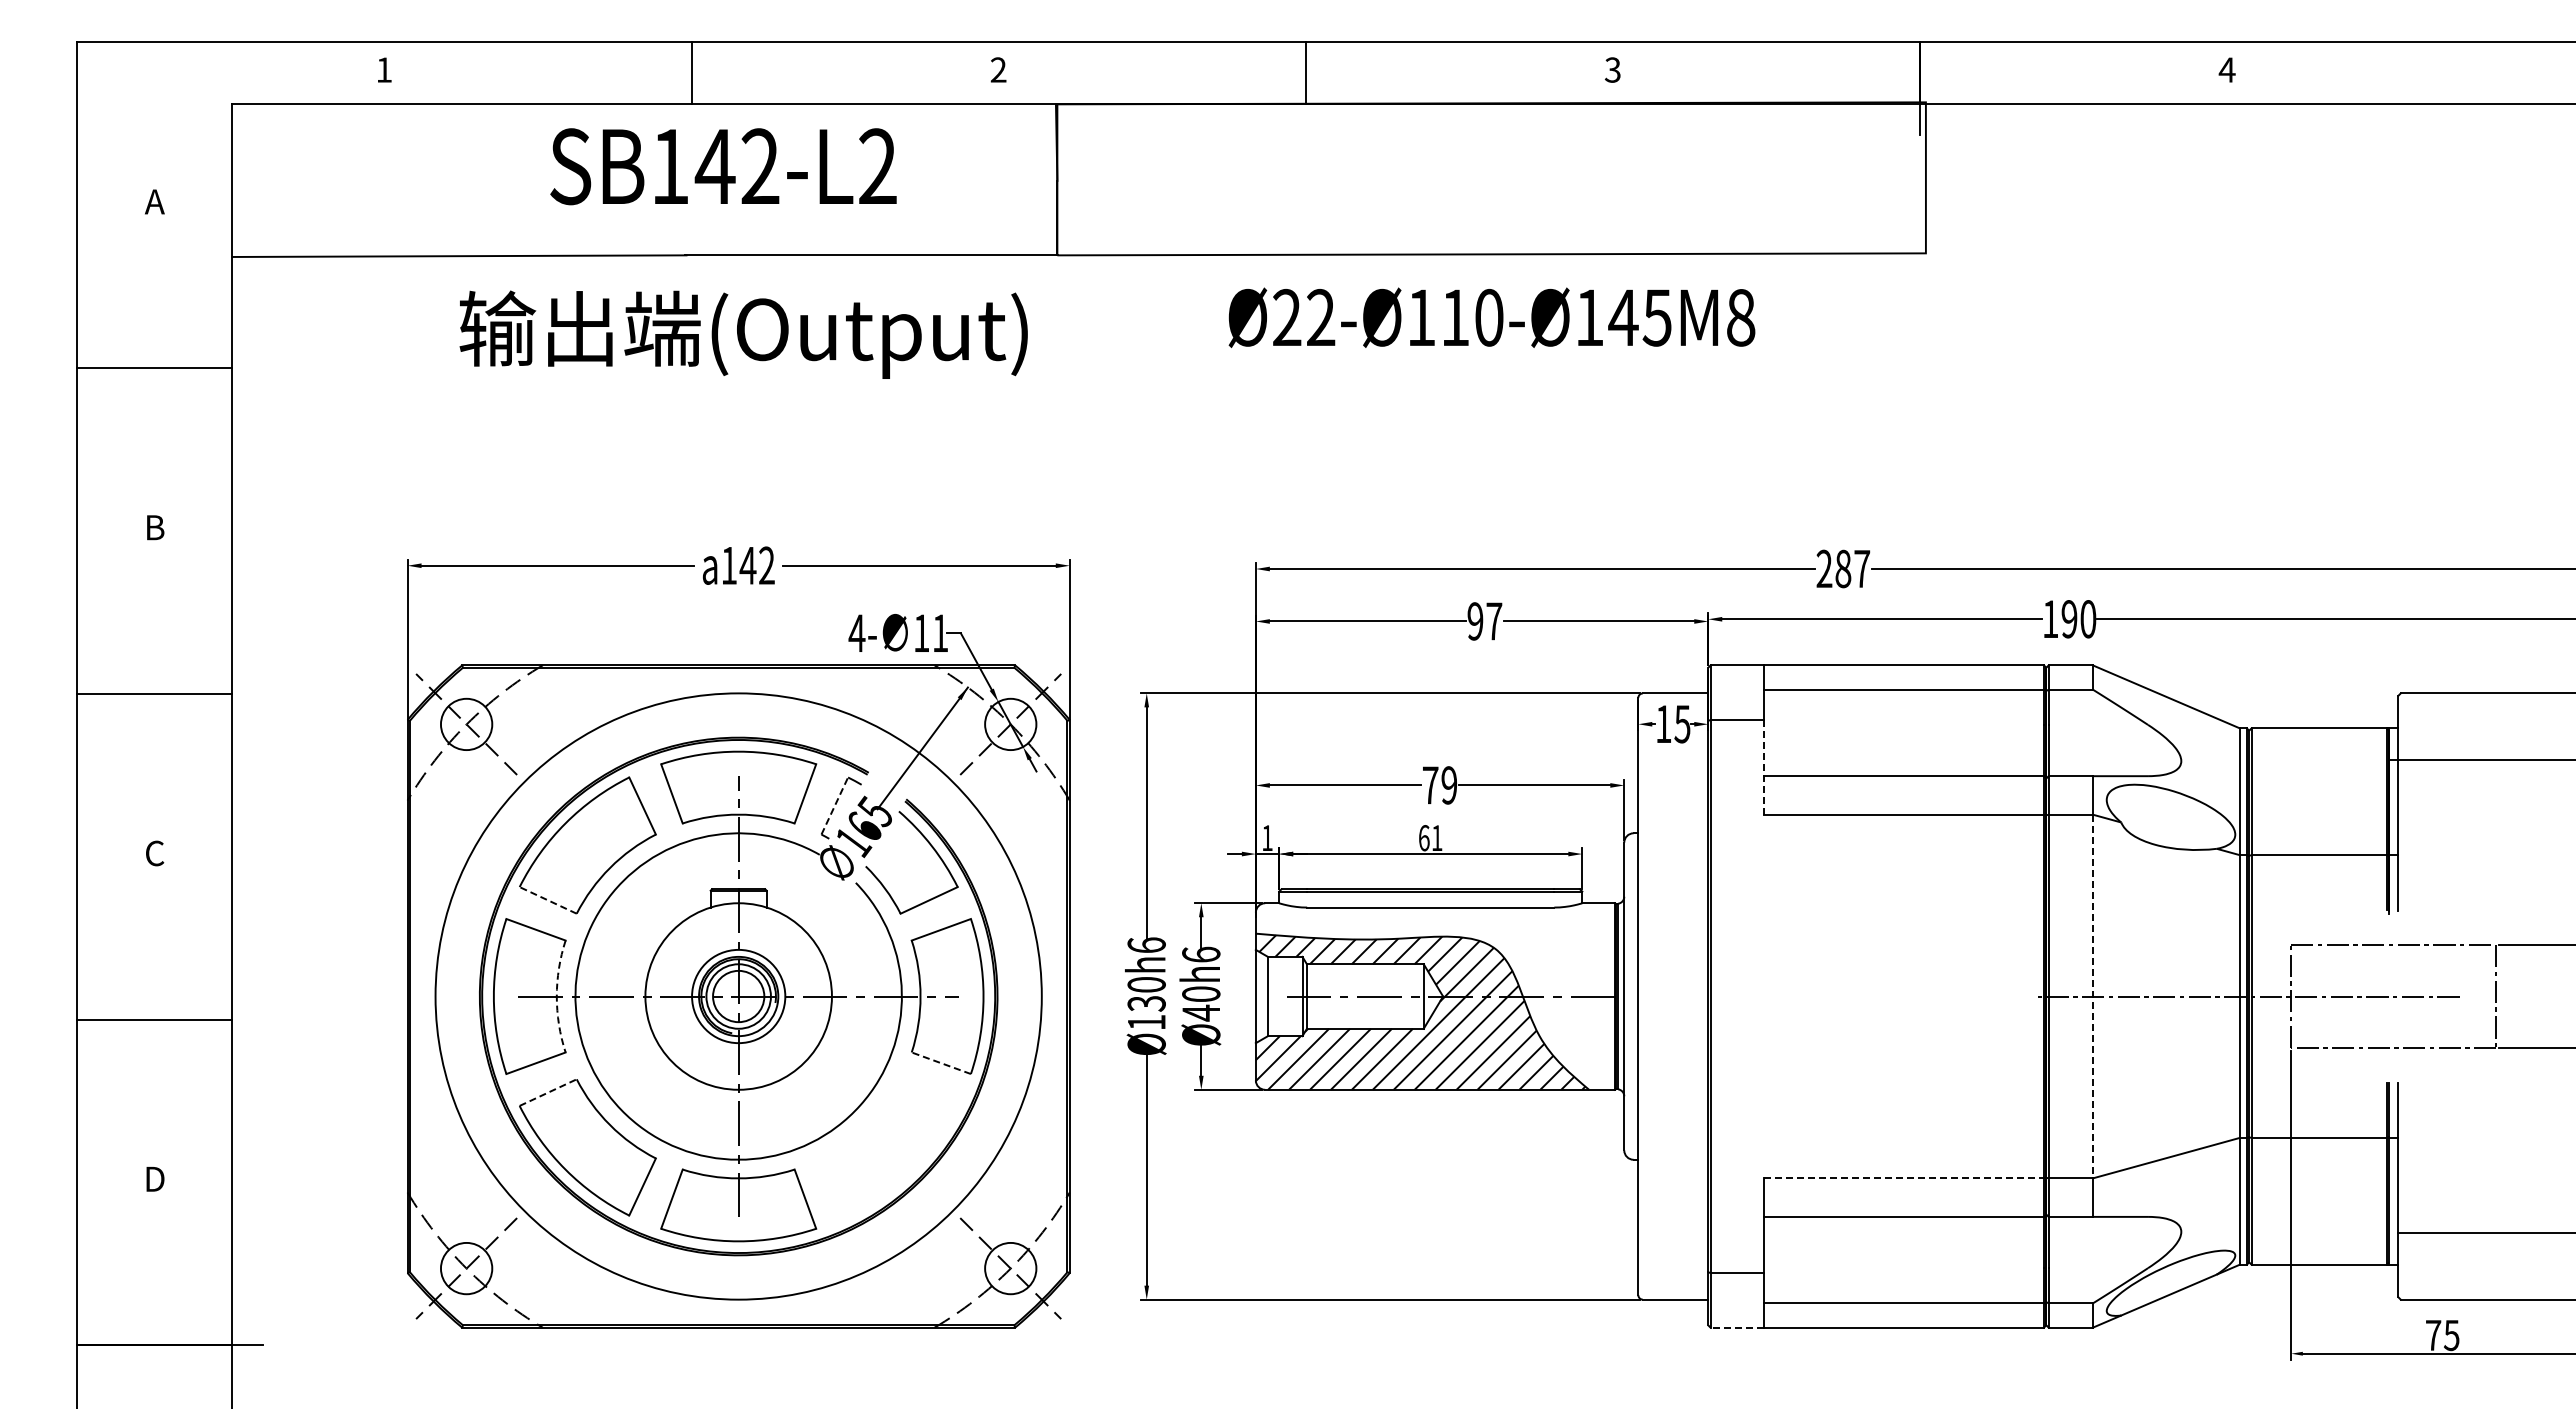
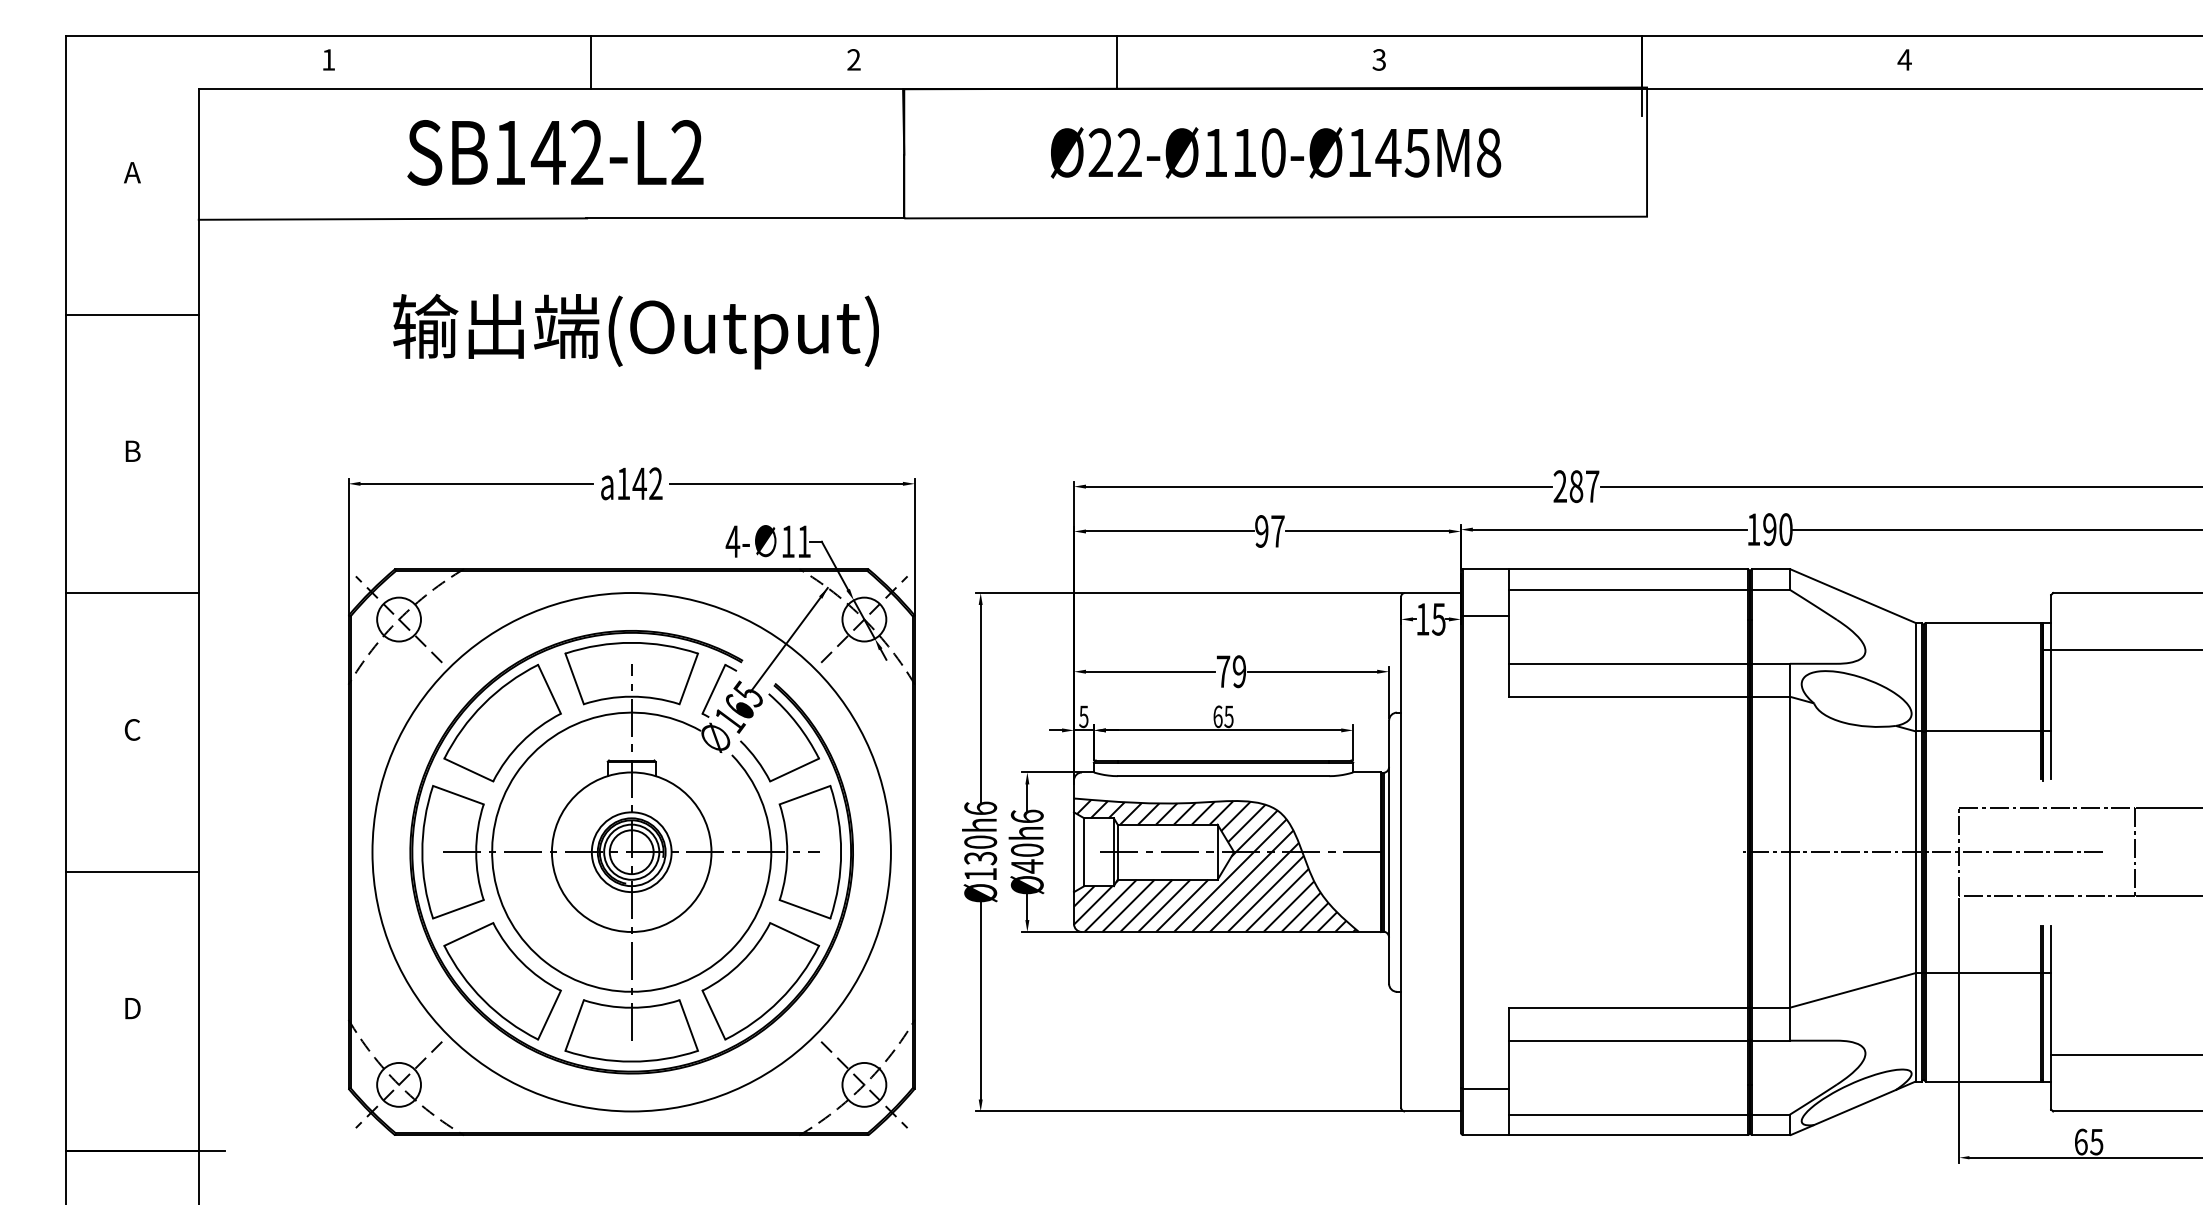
text: (723, 166) -> (555, 152), moved
text: (1491, 317) -> (1275, 152), moved
text: (743, 334) -> (635, 331), moved
line: (1764, 766) -> (1509, 655), dashed -> solid
line: (835, 805) -> (714, 688), dashed -> solid
text: (1267, 838) -> (1083, 717), 1 -> 5
text: (1436, 838) -> (1228, 717), 61 -> 65
line: (547, 900) -> (468, 770), dashed -> solid
arc: (556, 996) -> (475, 852), dashed -> solid
line: (2092, 996) -> (1789, 852), dashed -> solid
line: (940, 1063) -> (804, 909), dashed -> solid
line: (548, 1092) -> (469, 934), dashed -> solid
part: (889, 1147) -> (760, 981), added
line: (1904, 1178) -> (1628, 1007), dashed -> solid
line: (1737, 1327) -> (1485, 1135), dashed -> solid
text: (2433, 1335) -> (2081, 1142), 75 -> 65

